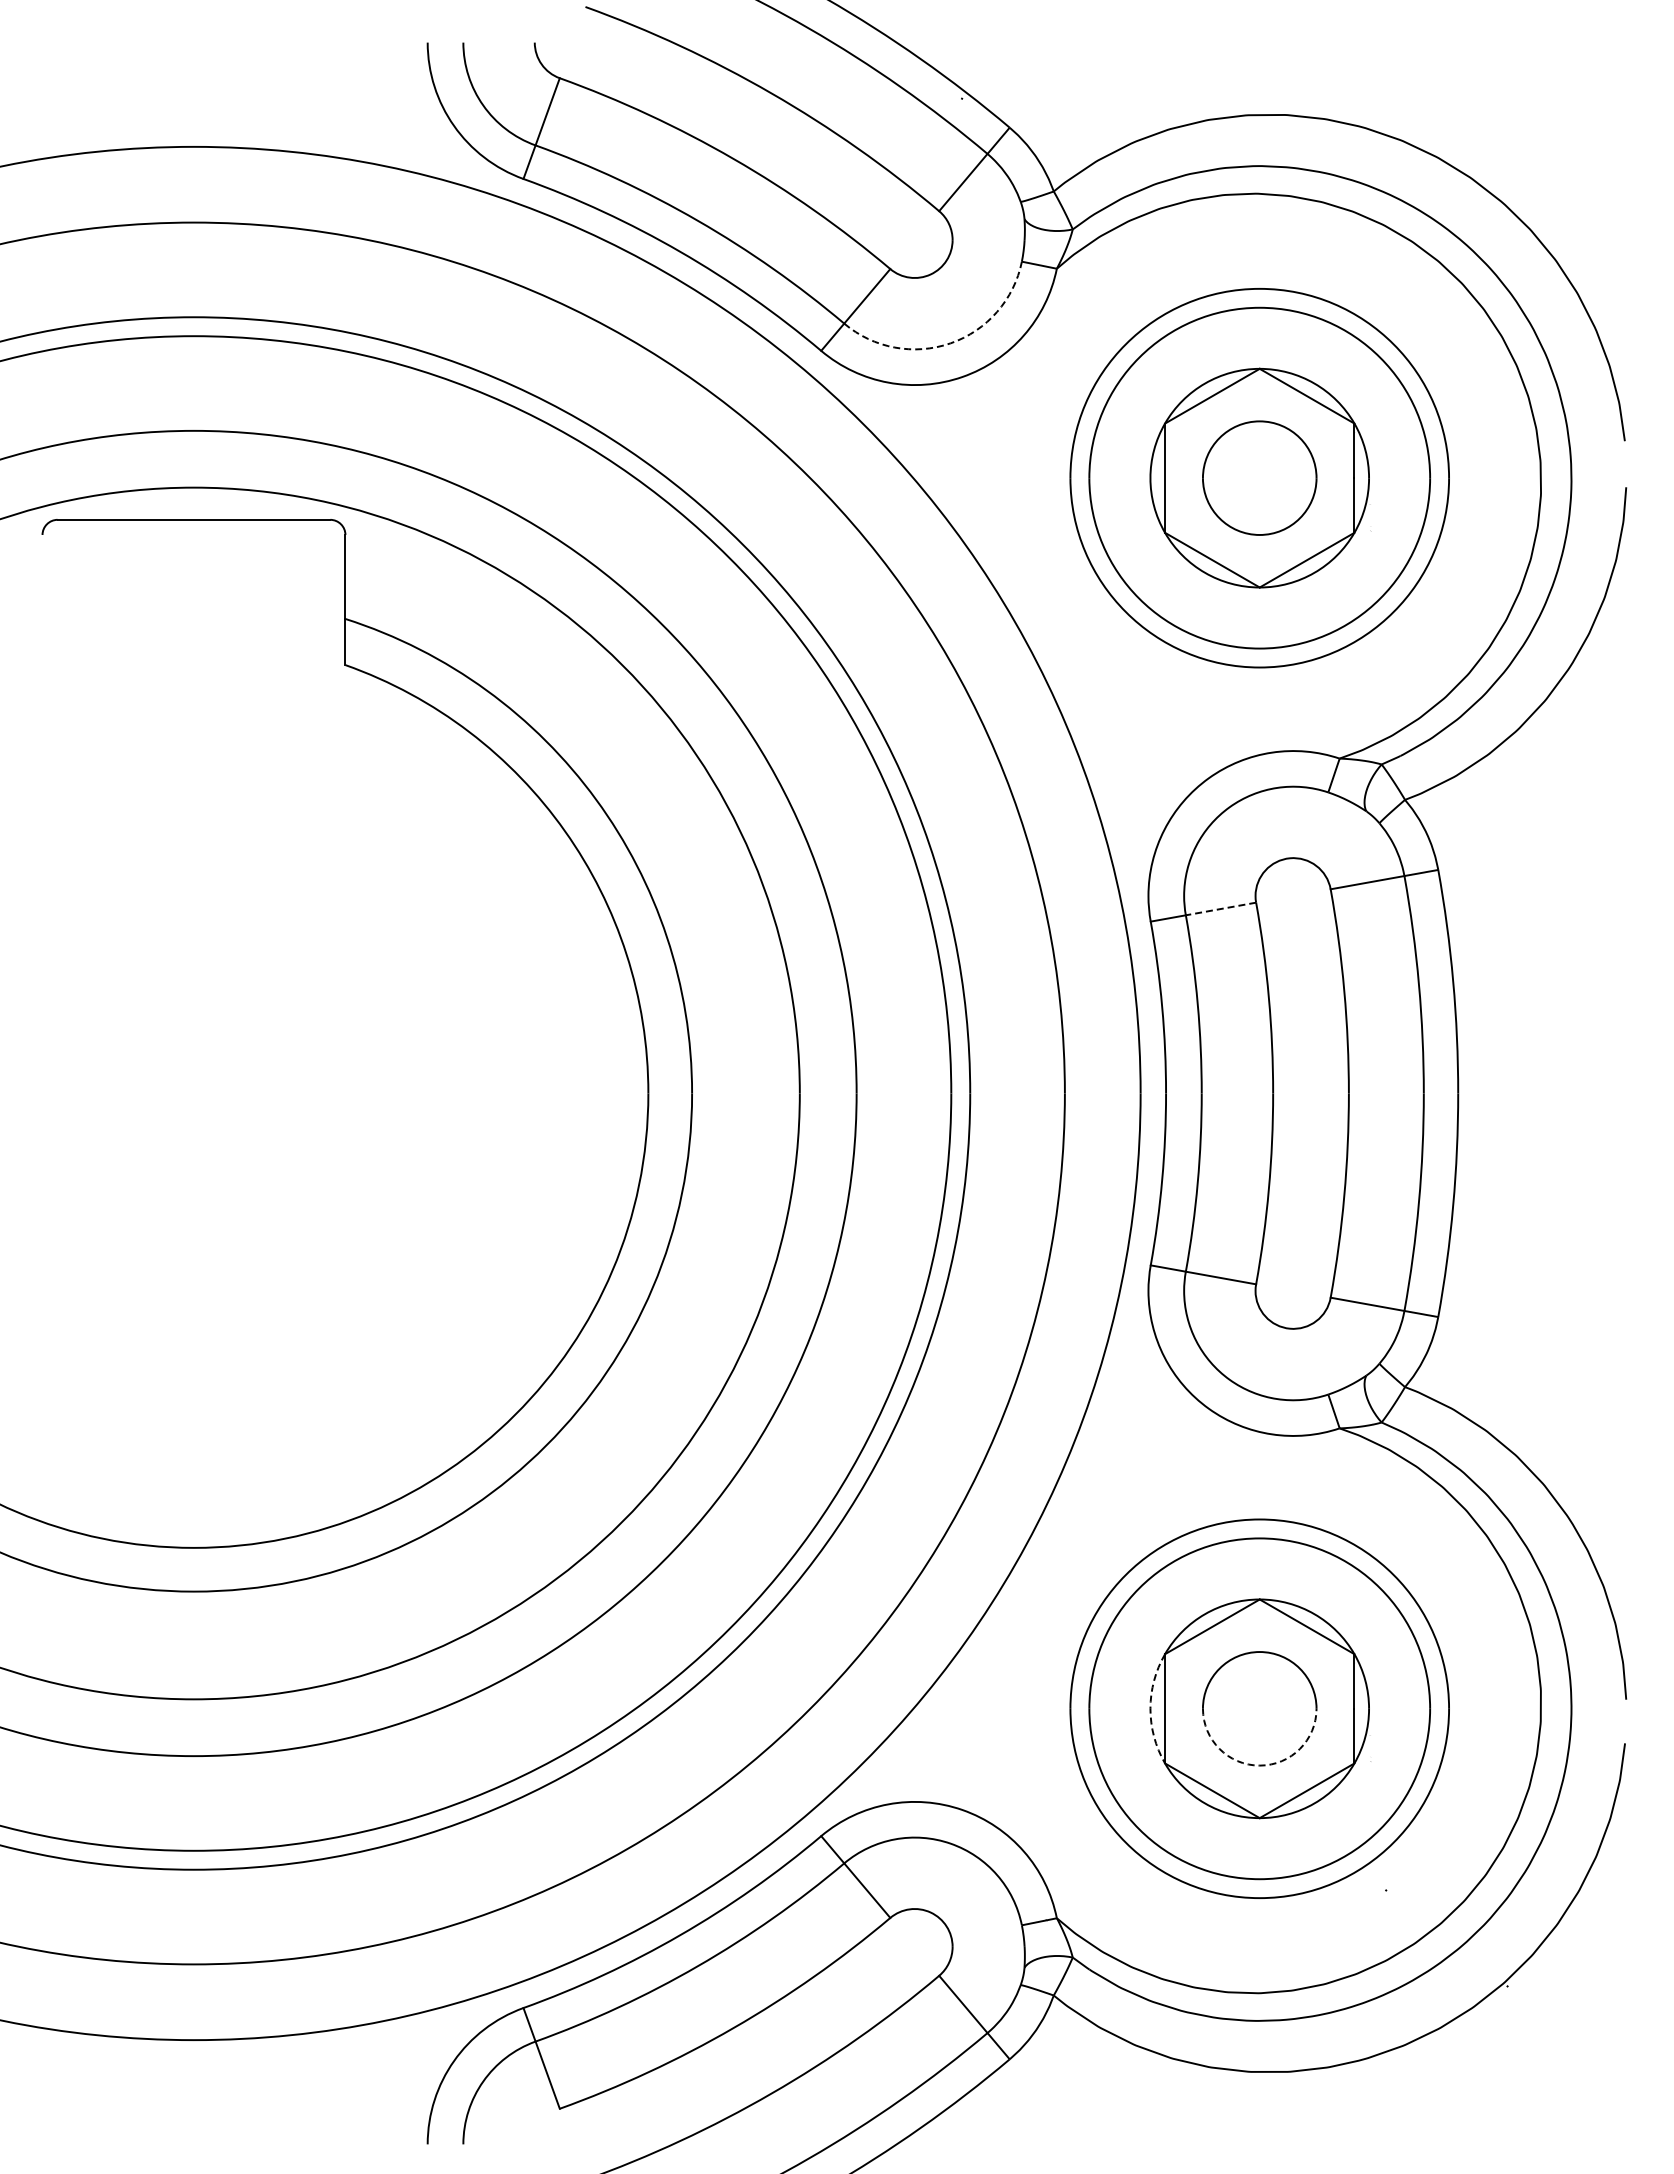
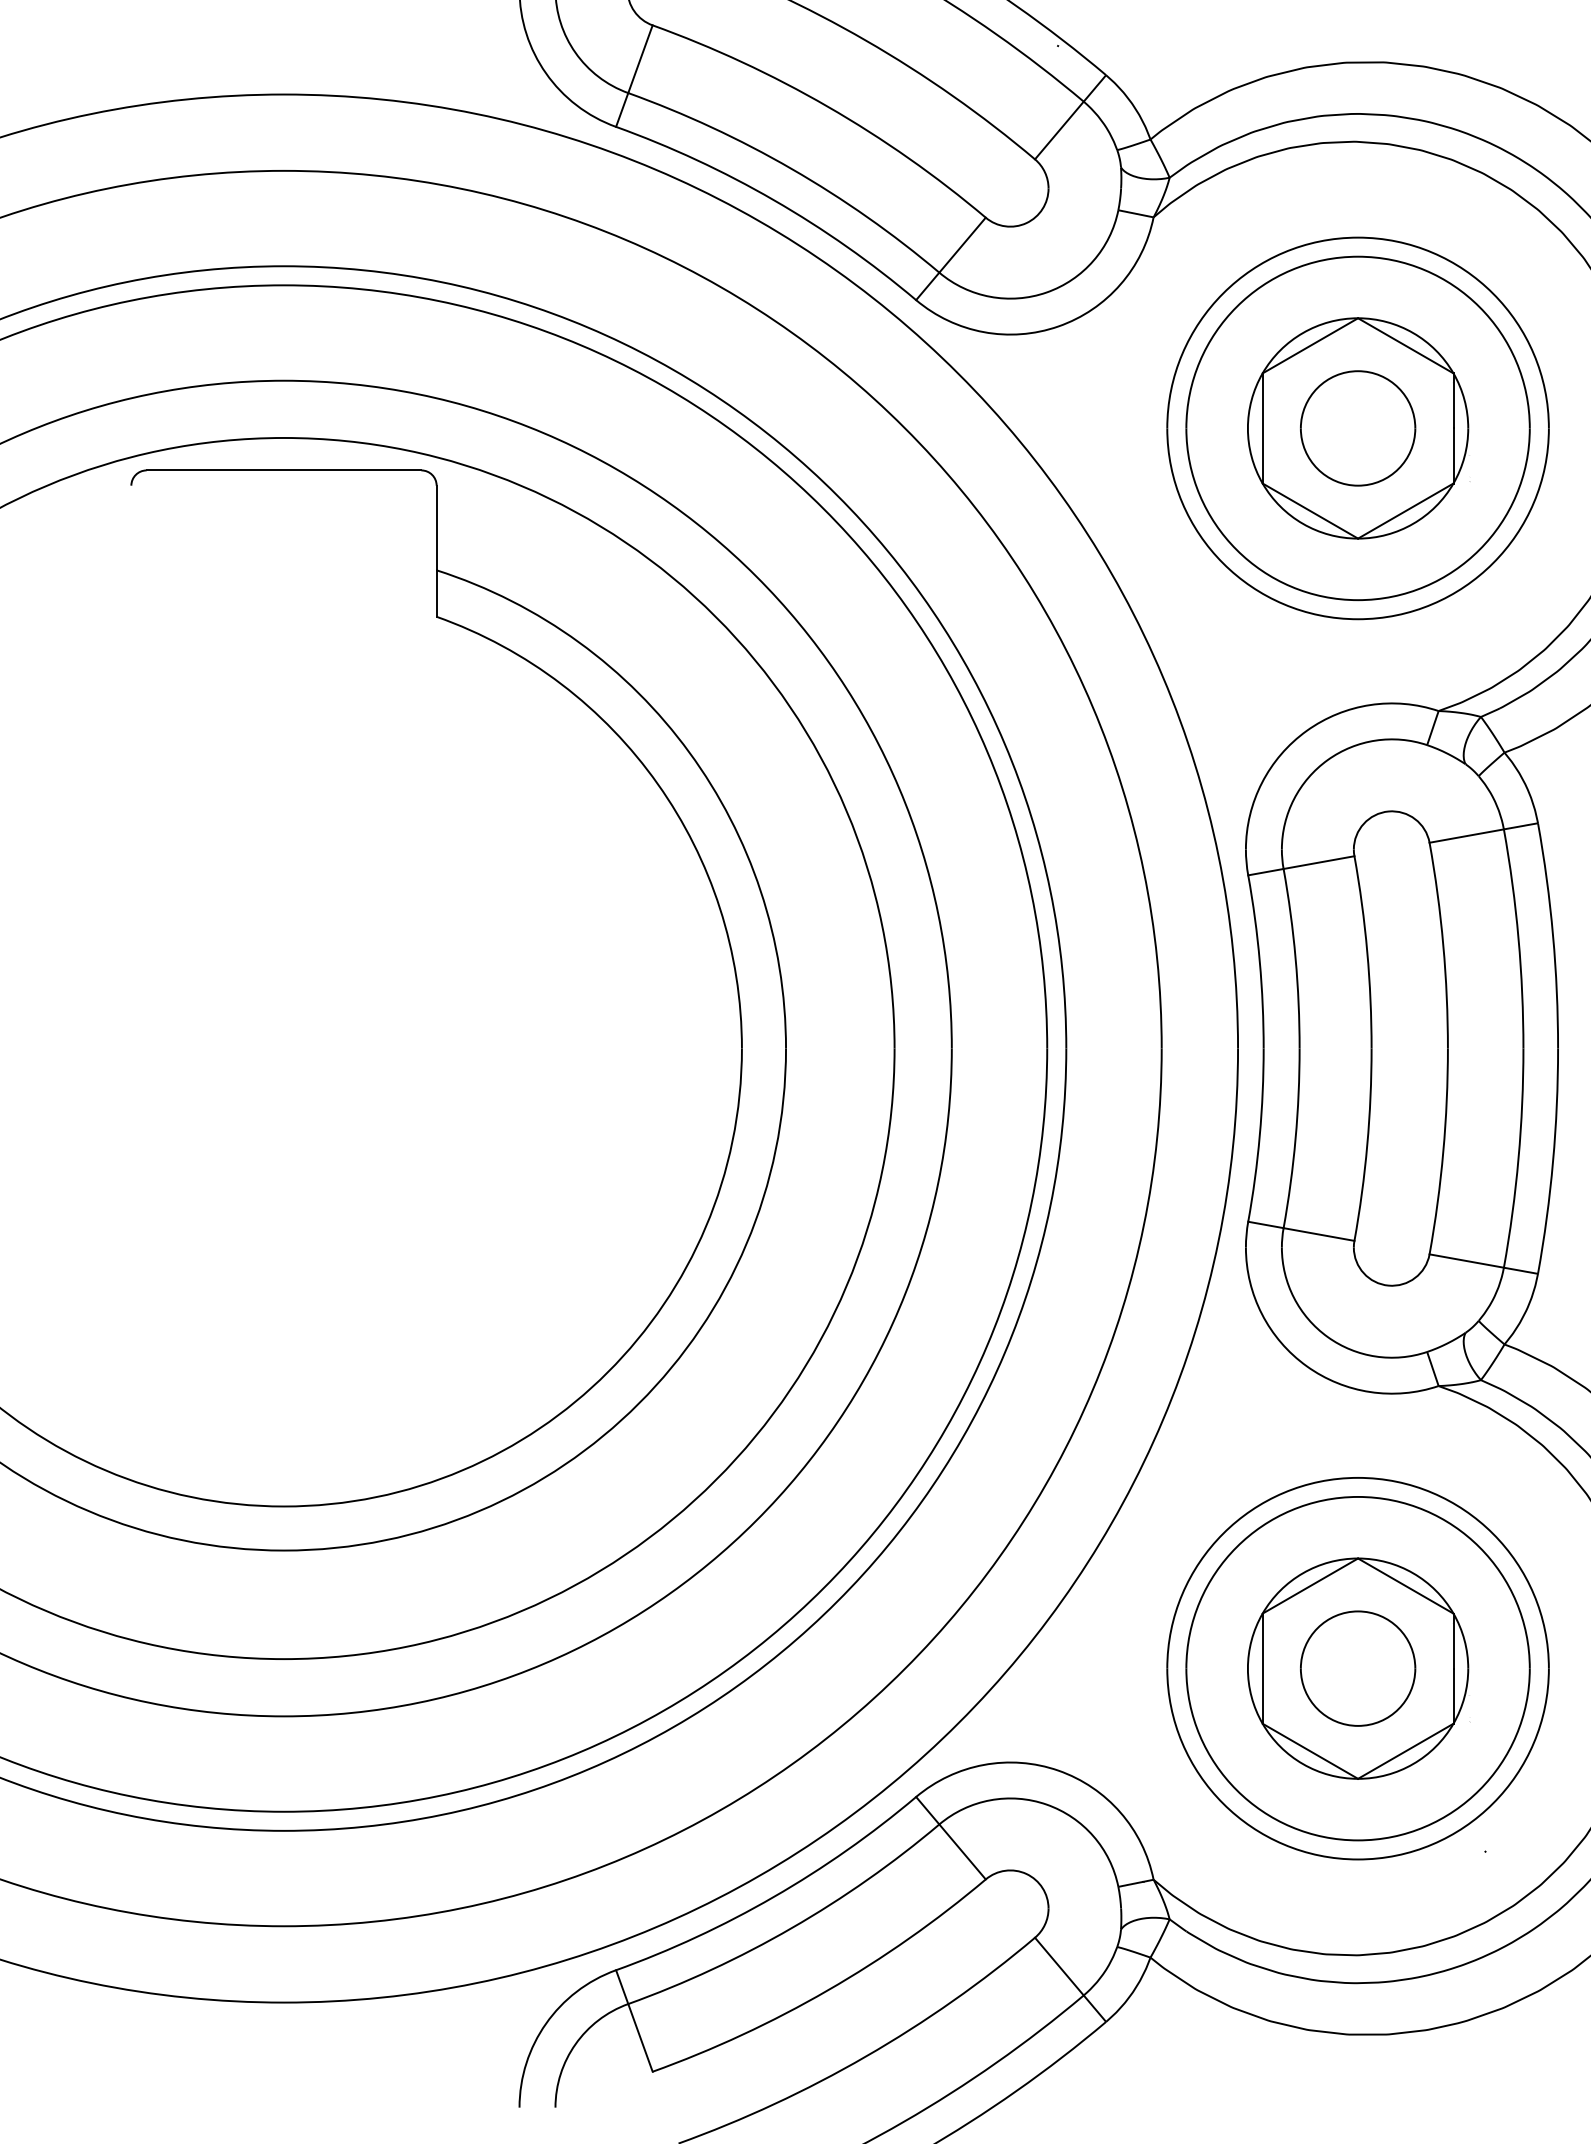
arc: (950, 343) -> (1046, 292), dashed -> solid
line: (1221, 908) -> (1319, 862), dashed -> solid
arc: (1150, 1708) -> (1247, 1668), dashed -> solid
arc: (1259, 1765) -> (1357, 1725), dashed -> solid

